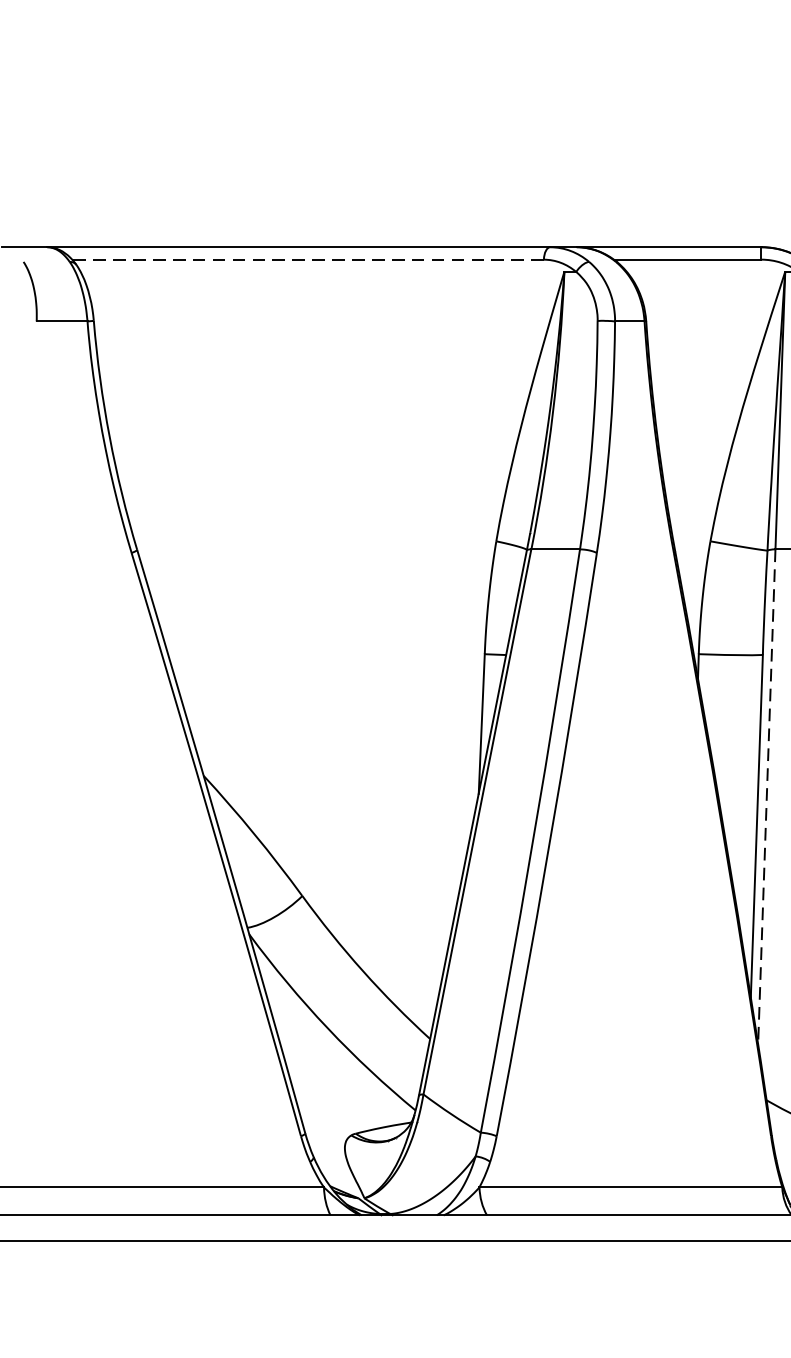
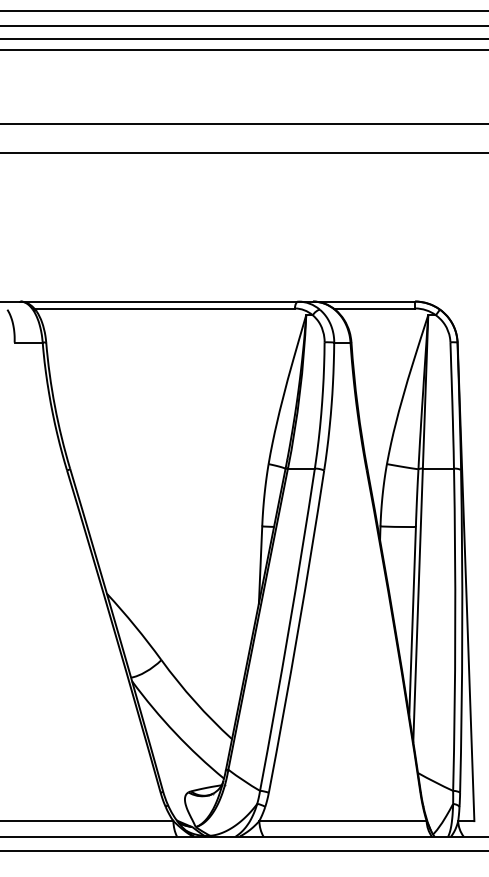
line: (307, 259) -> (164, 308), dashed -> solid
line: (767, 797) -> (418, 605), dashed -> solid

